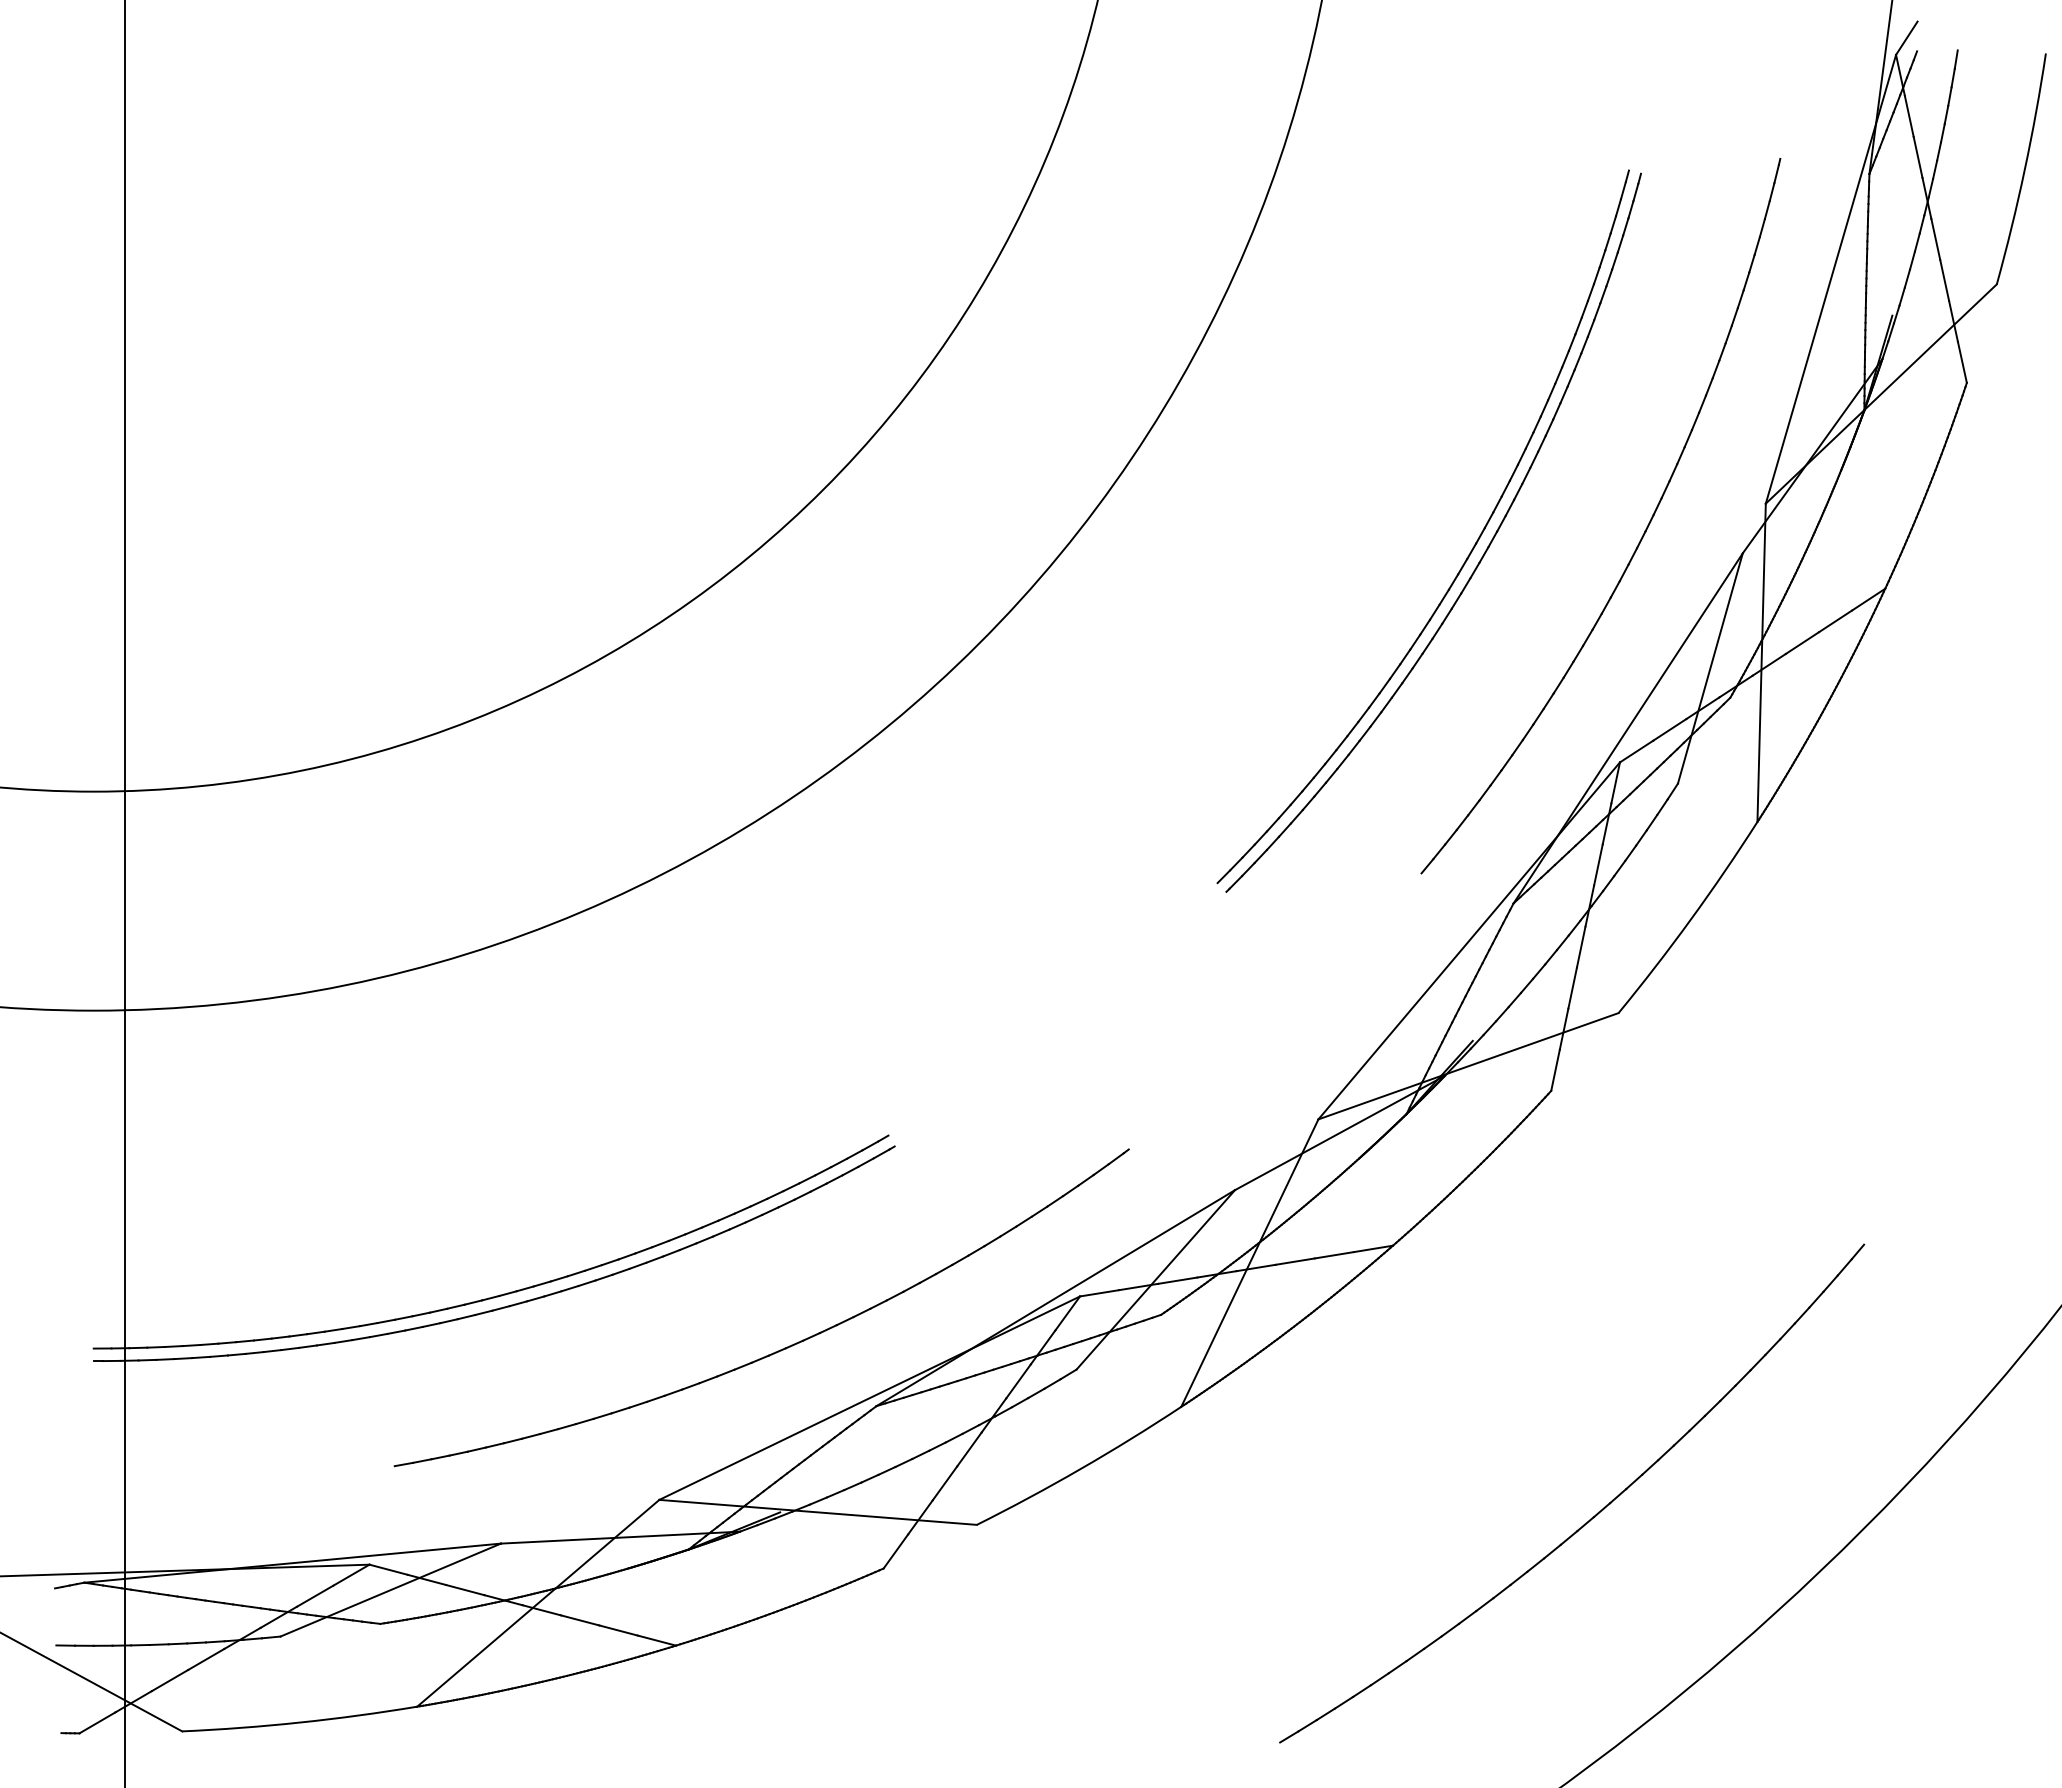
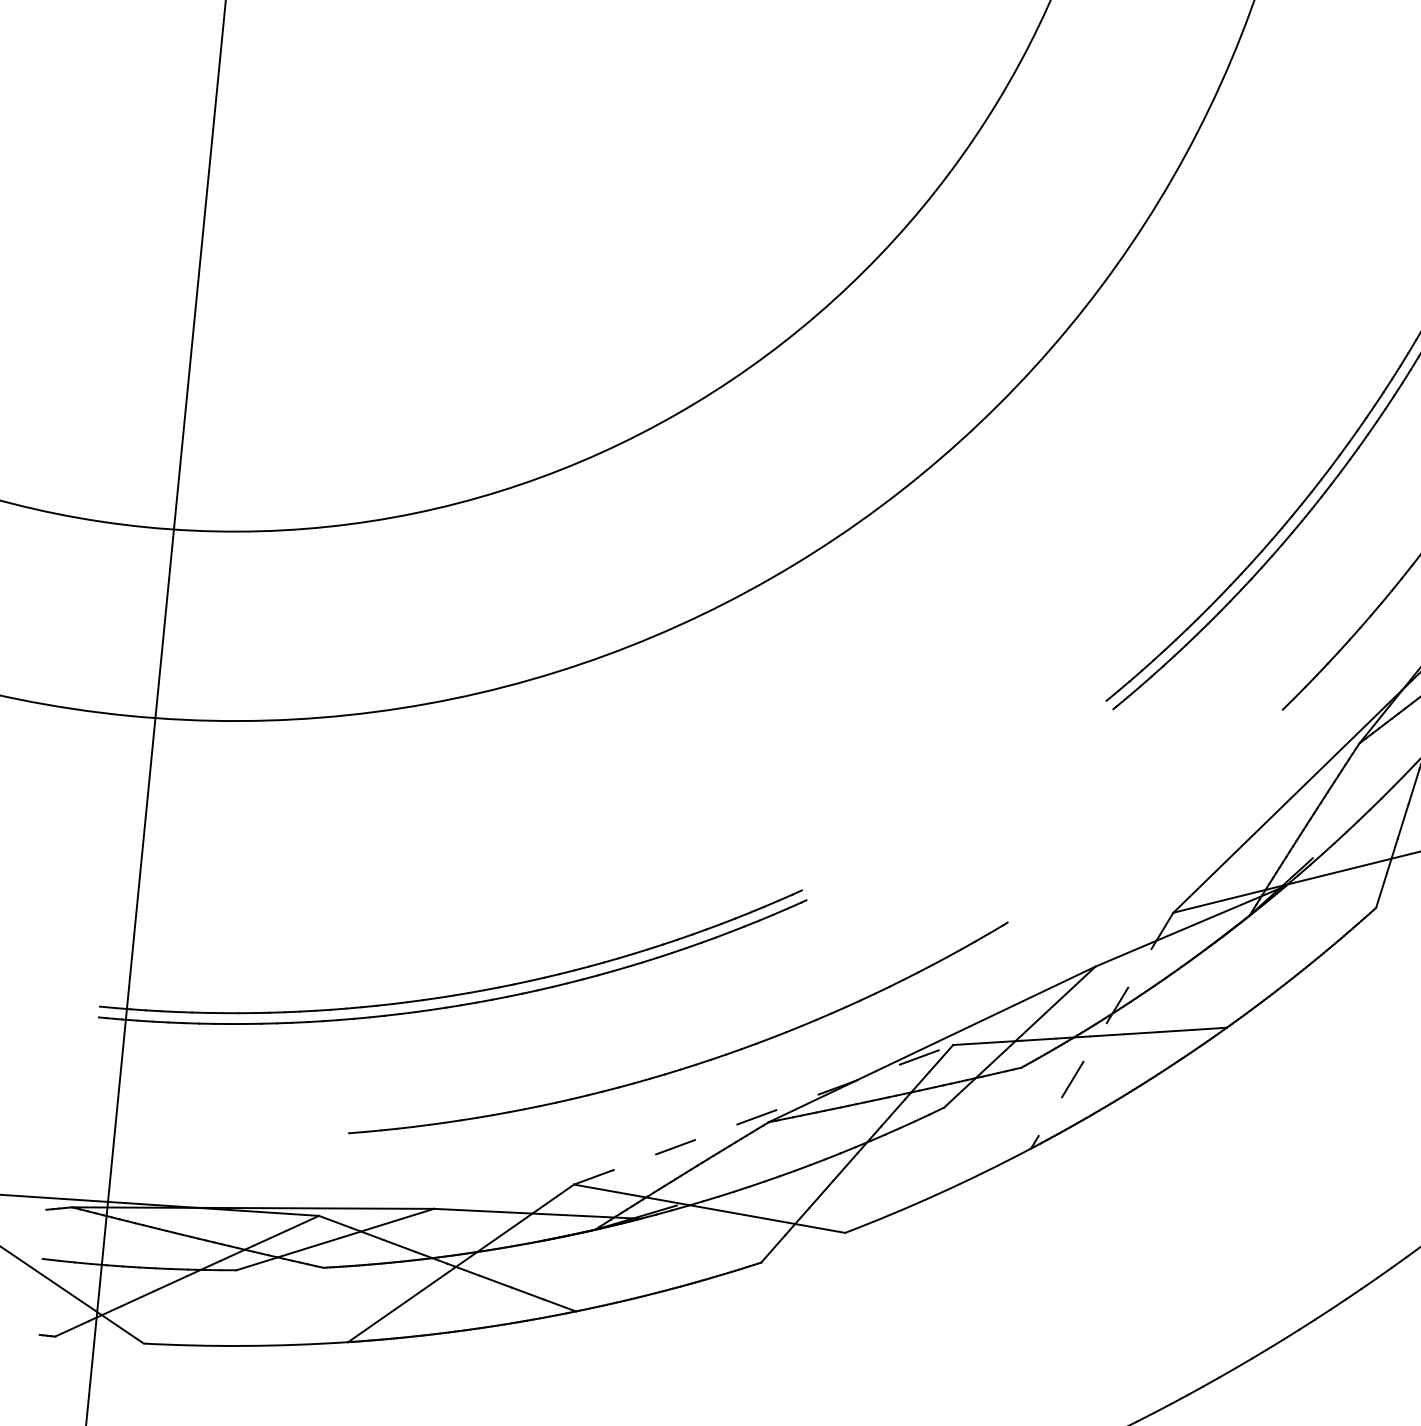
line: (1249, 1263) -> (1101, 1030), solid -> dashed
line: (869, 1398) -> (763, 1115), solid -> dashed

